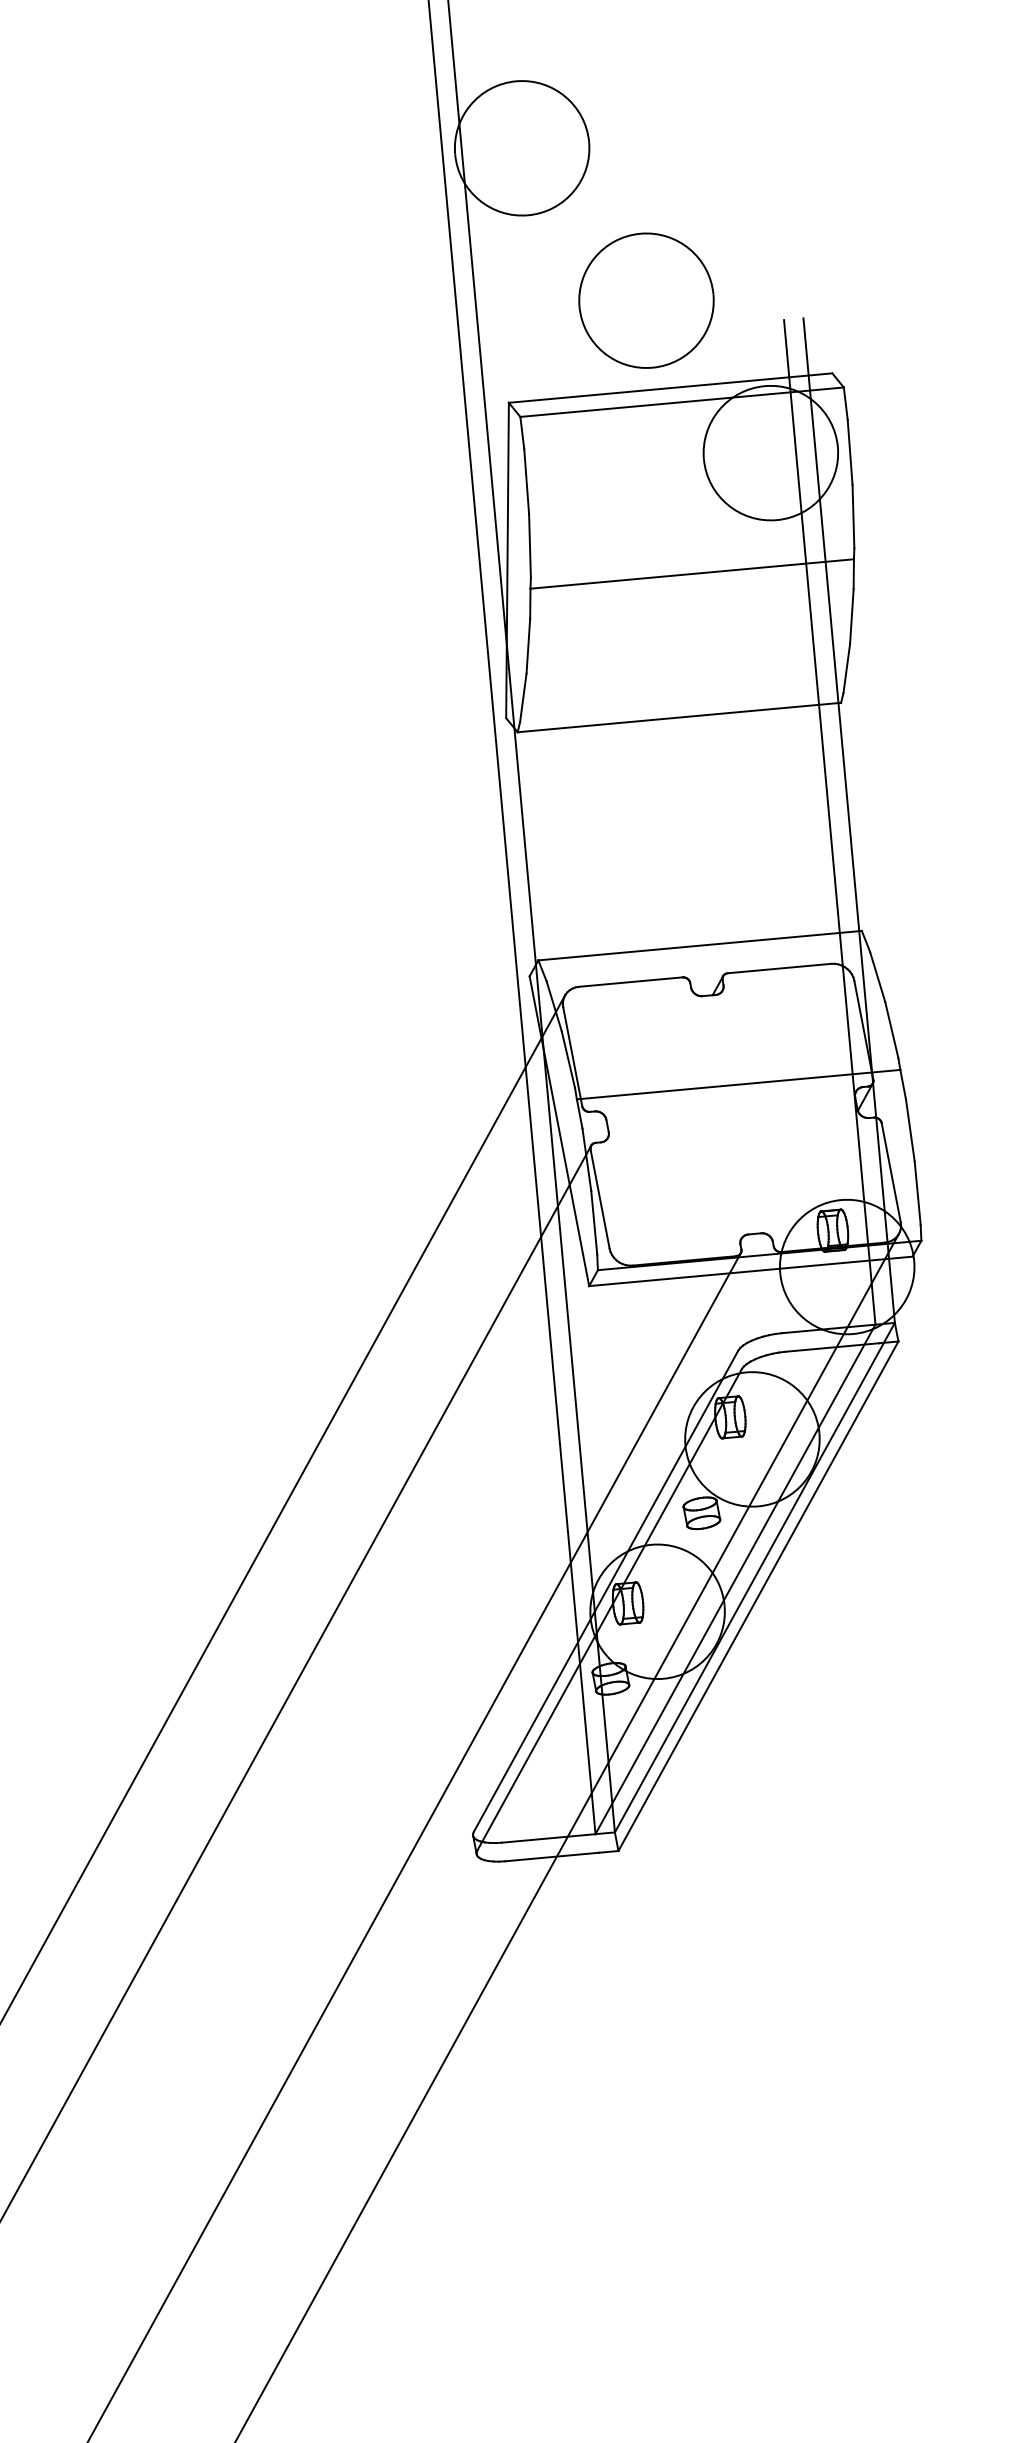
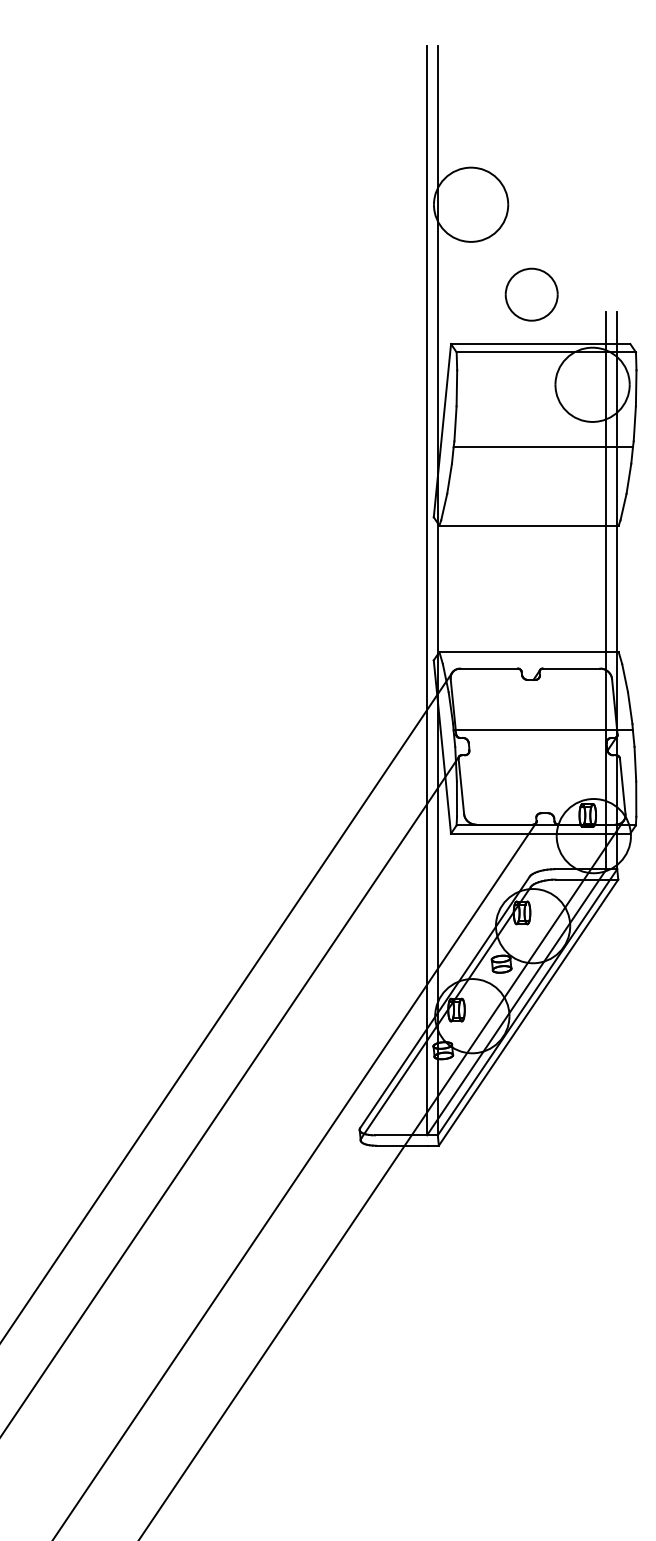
part: (645, 300) -> (531, 294), size x0.7

